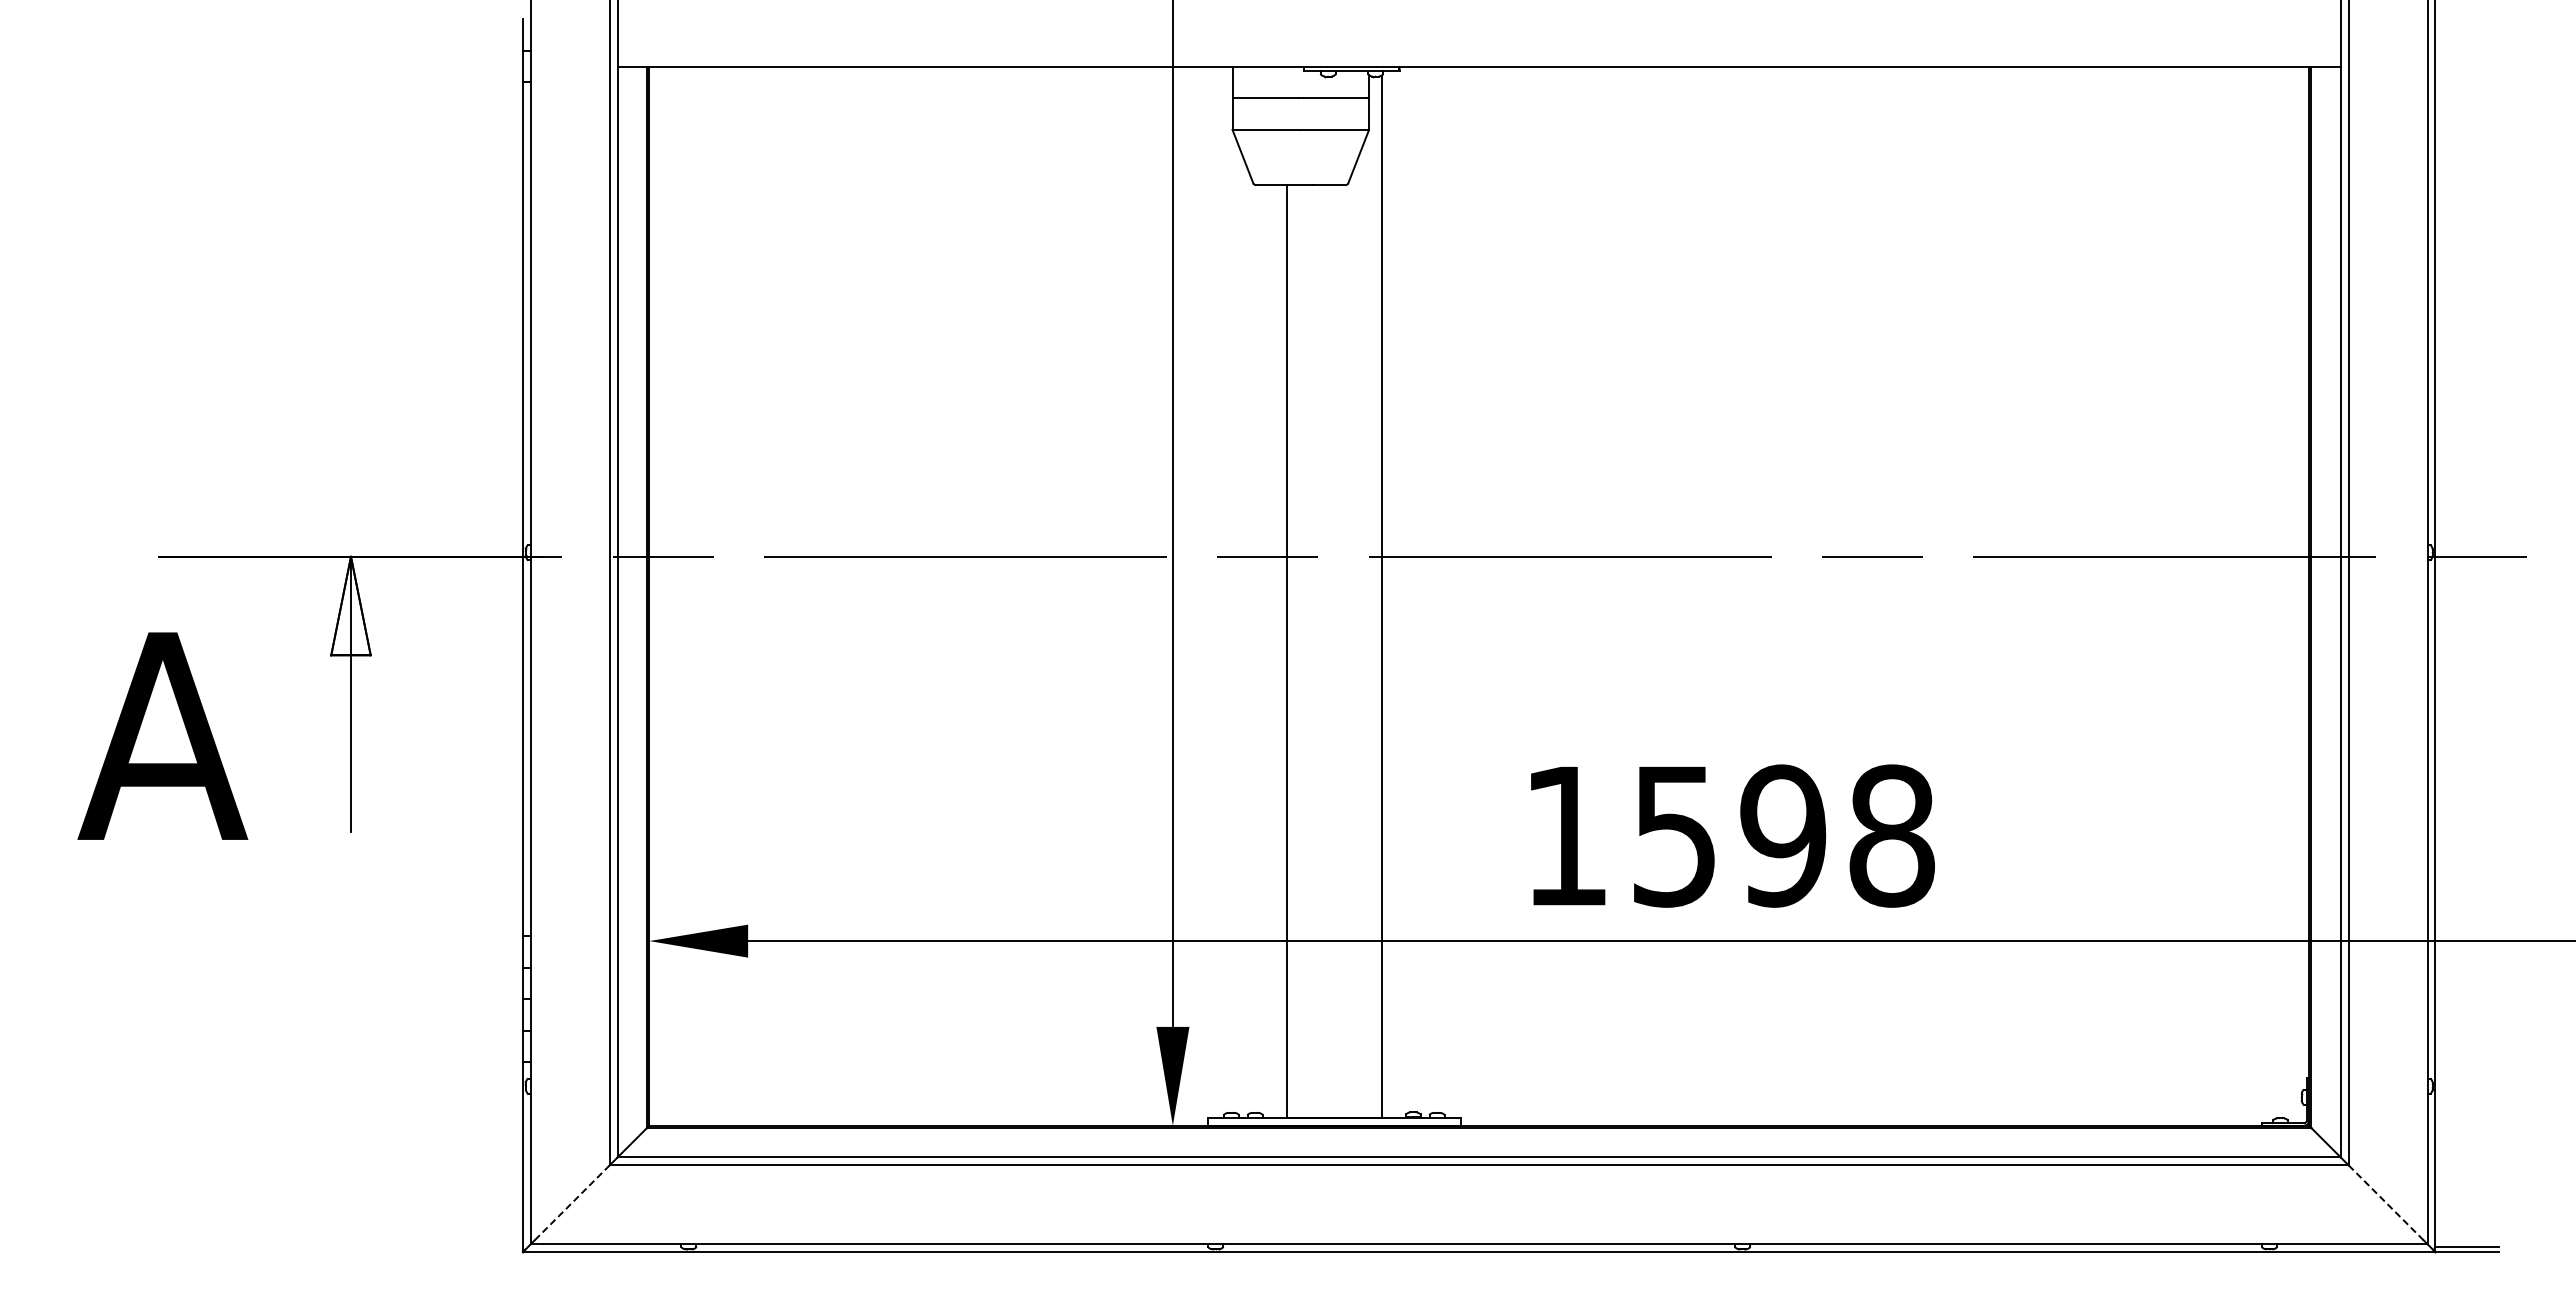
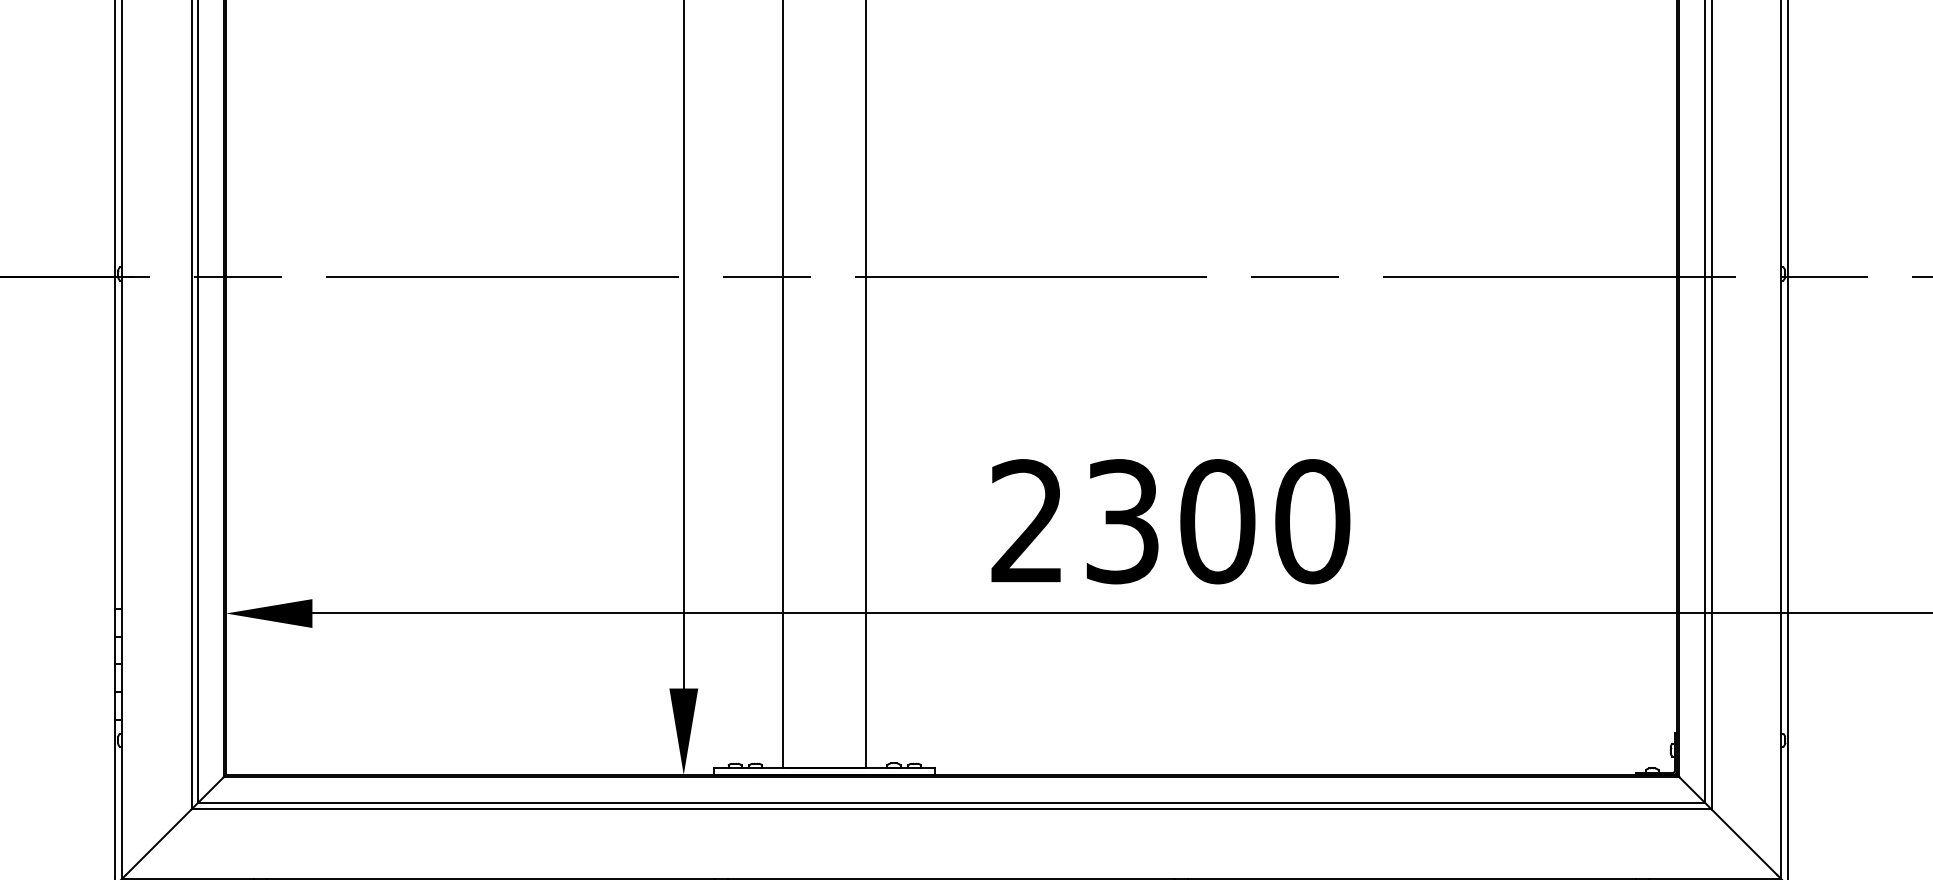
text: (1729, 835) -> (1170, 521), 1598 -> 2300
line: (2385, 1202) -> (1743, 842), dashed -> solid
line: (571, 1203) -> (157, 842), dashed -> solid

